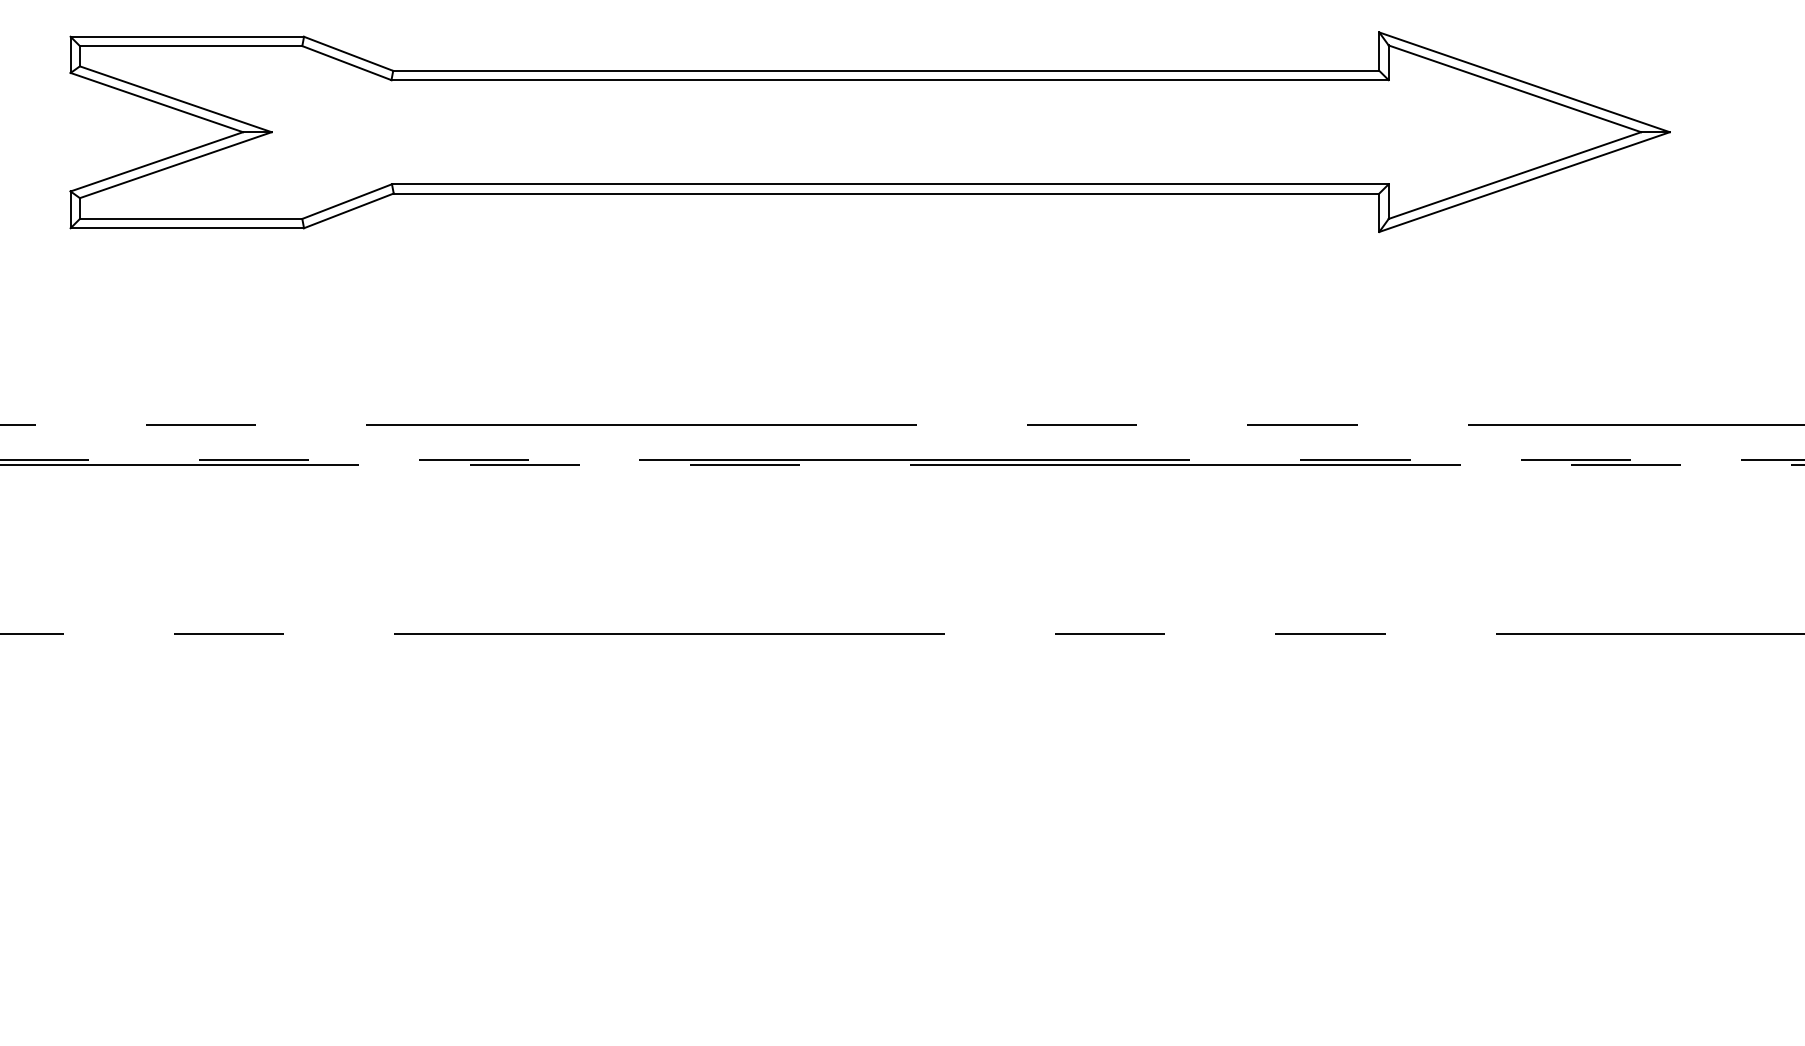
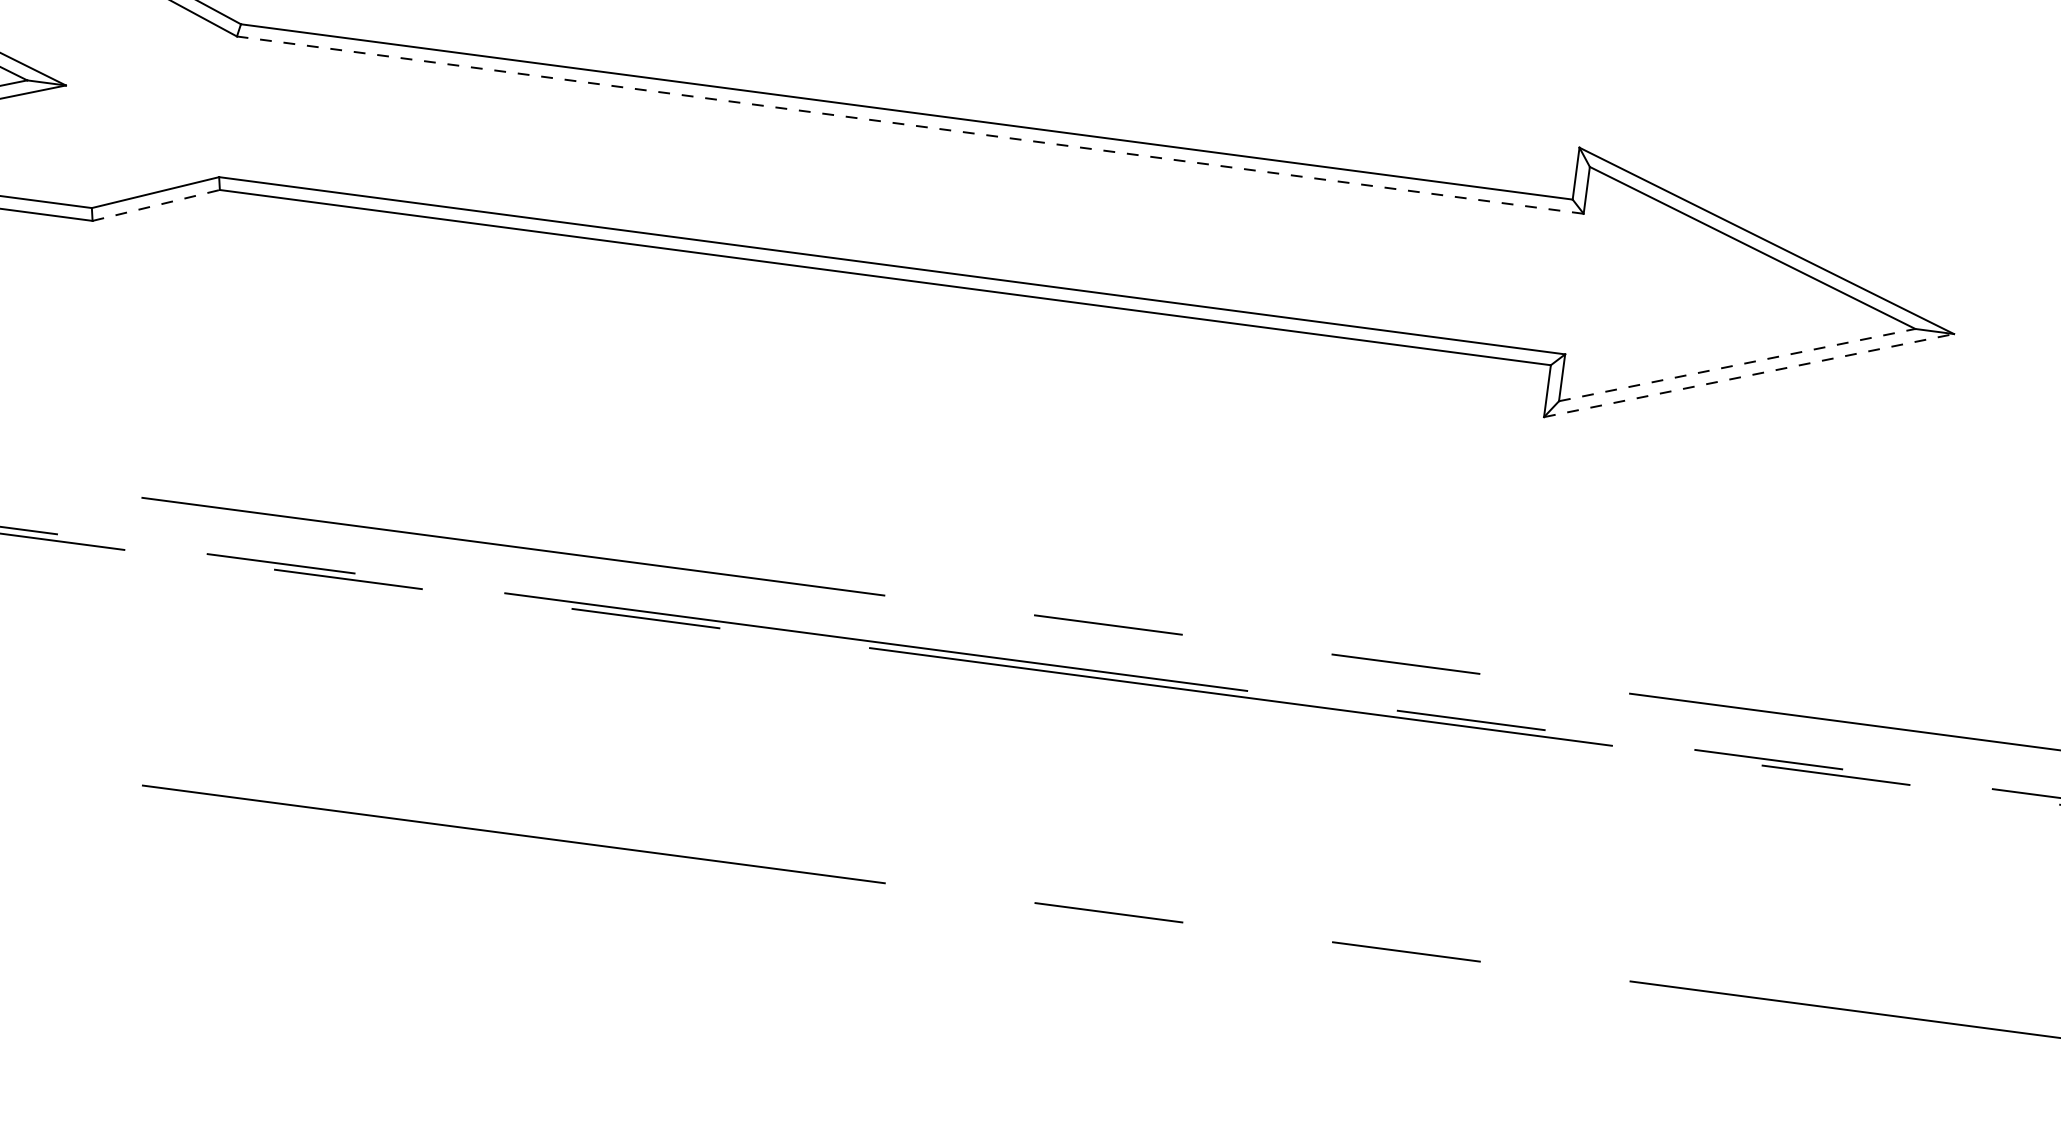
line: (890, 80) -> (910, 125), solid -> dashed
line: (1515, 175) -> (1737, 365), solid -> dashed
line: (1524, 182) -> (1748, 376), solid -> dashed
line: (349, 210) -> (157, 205), solid -> dashed

